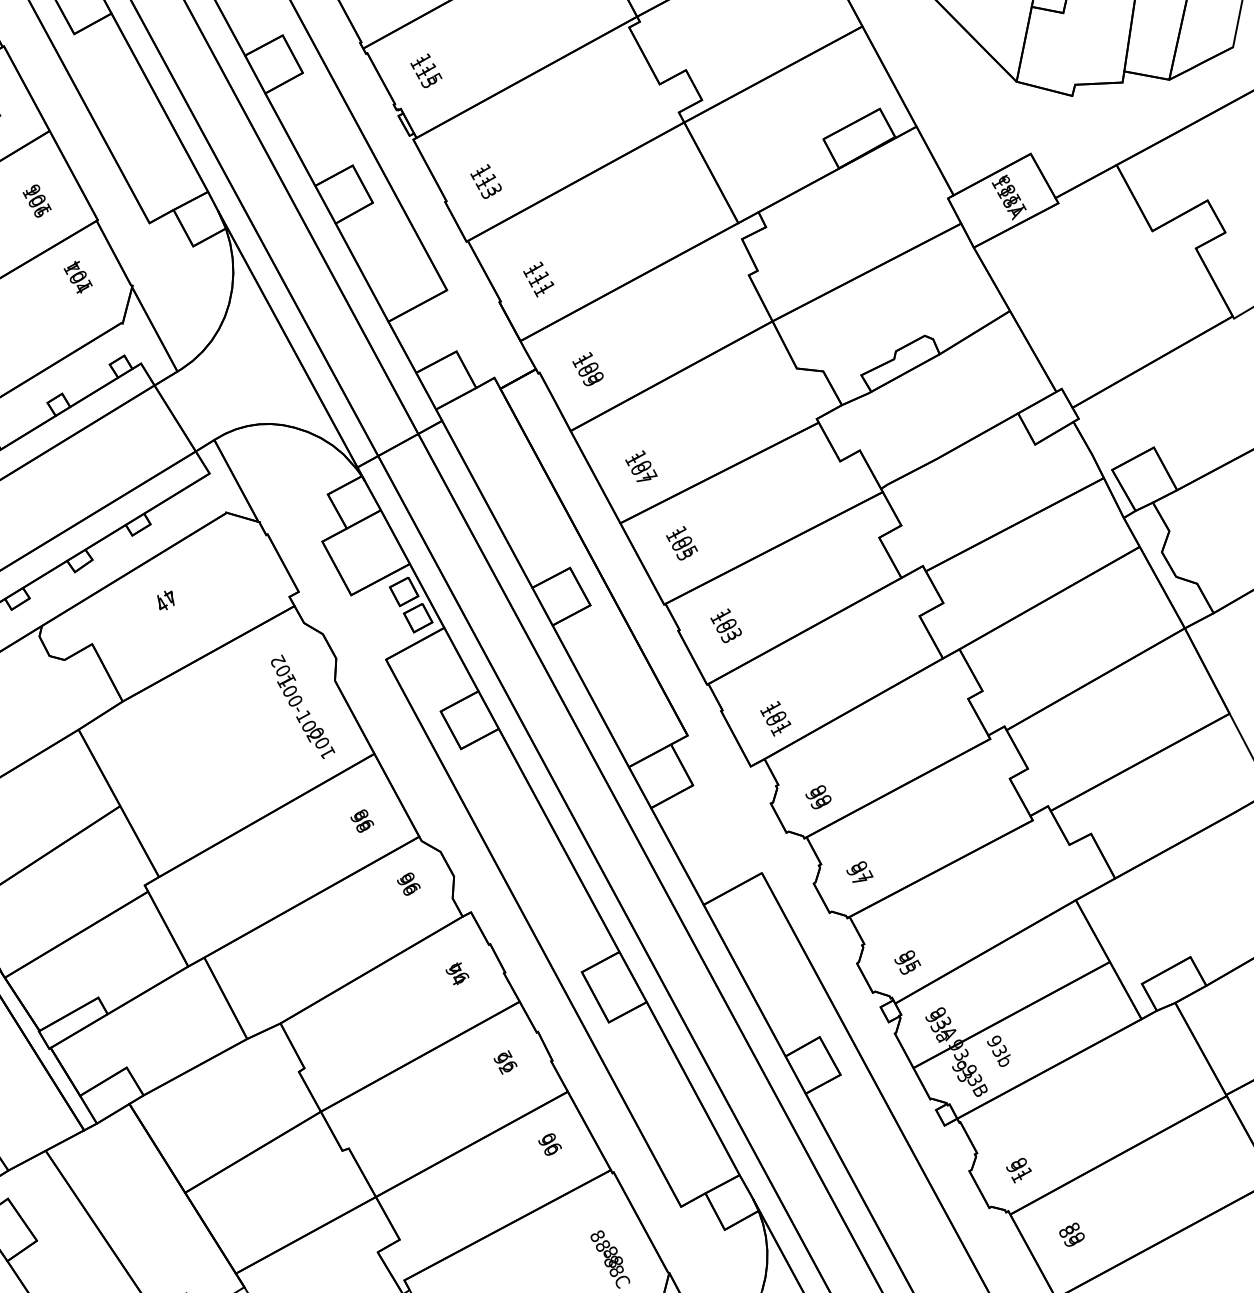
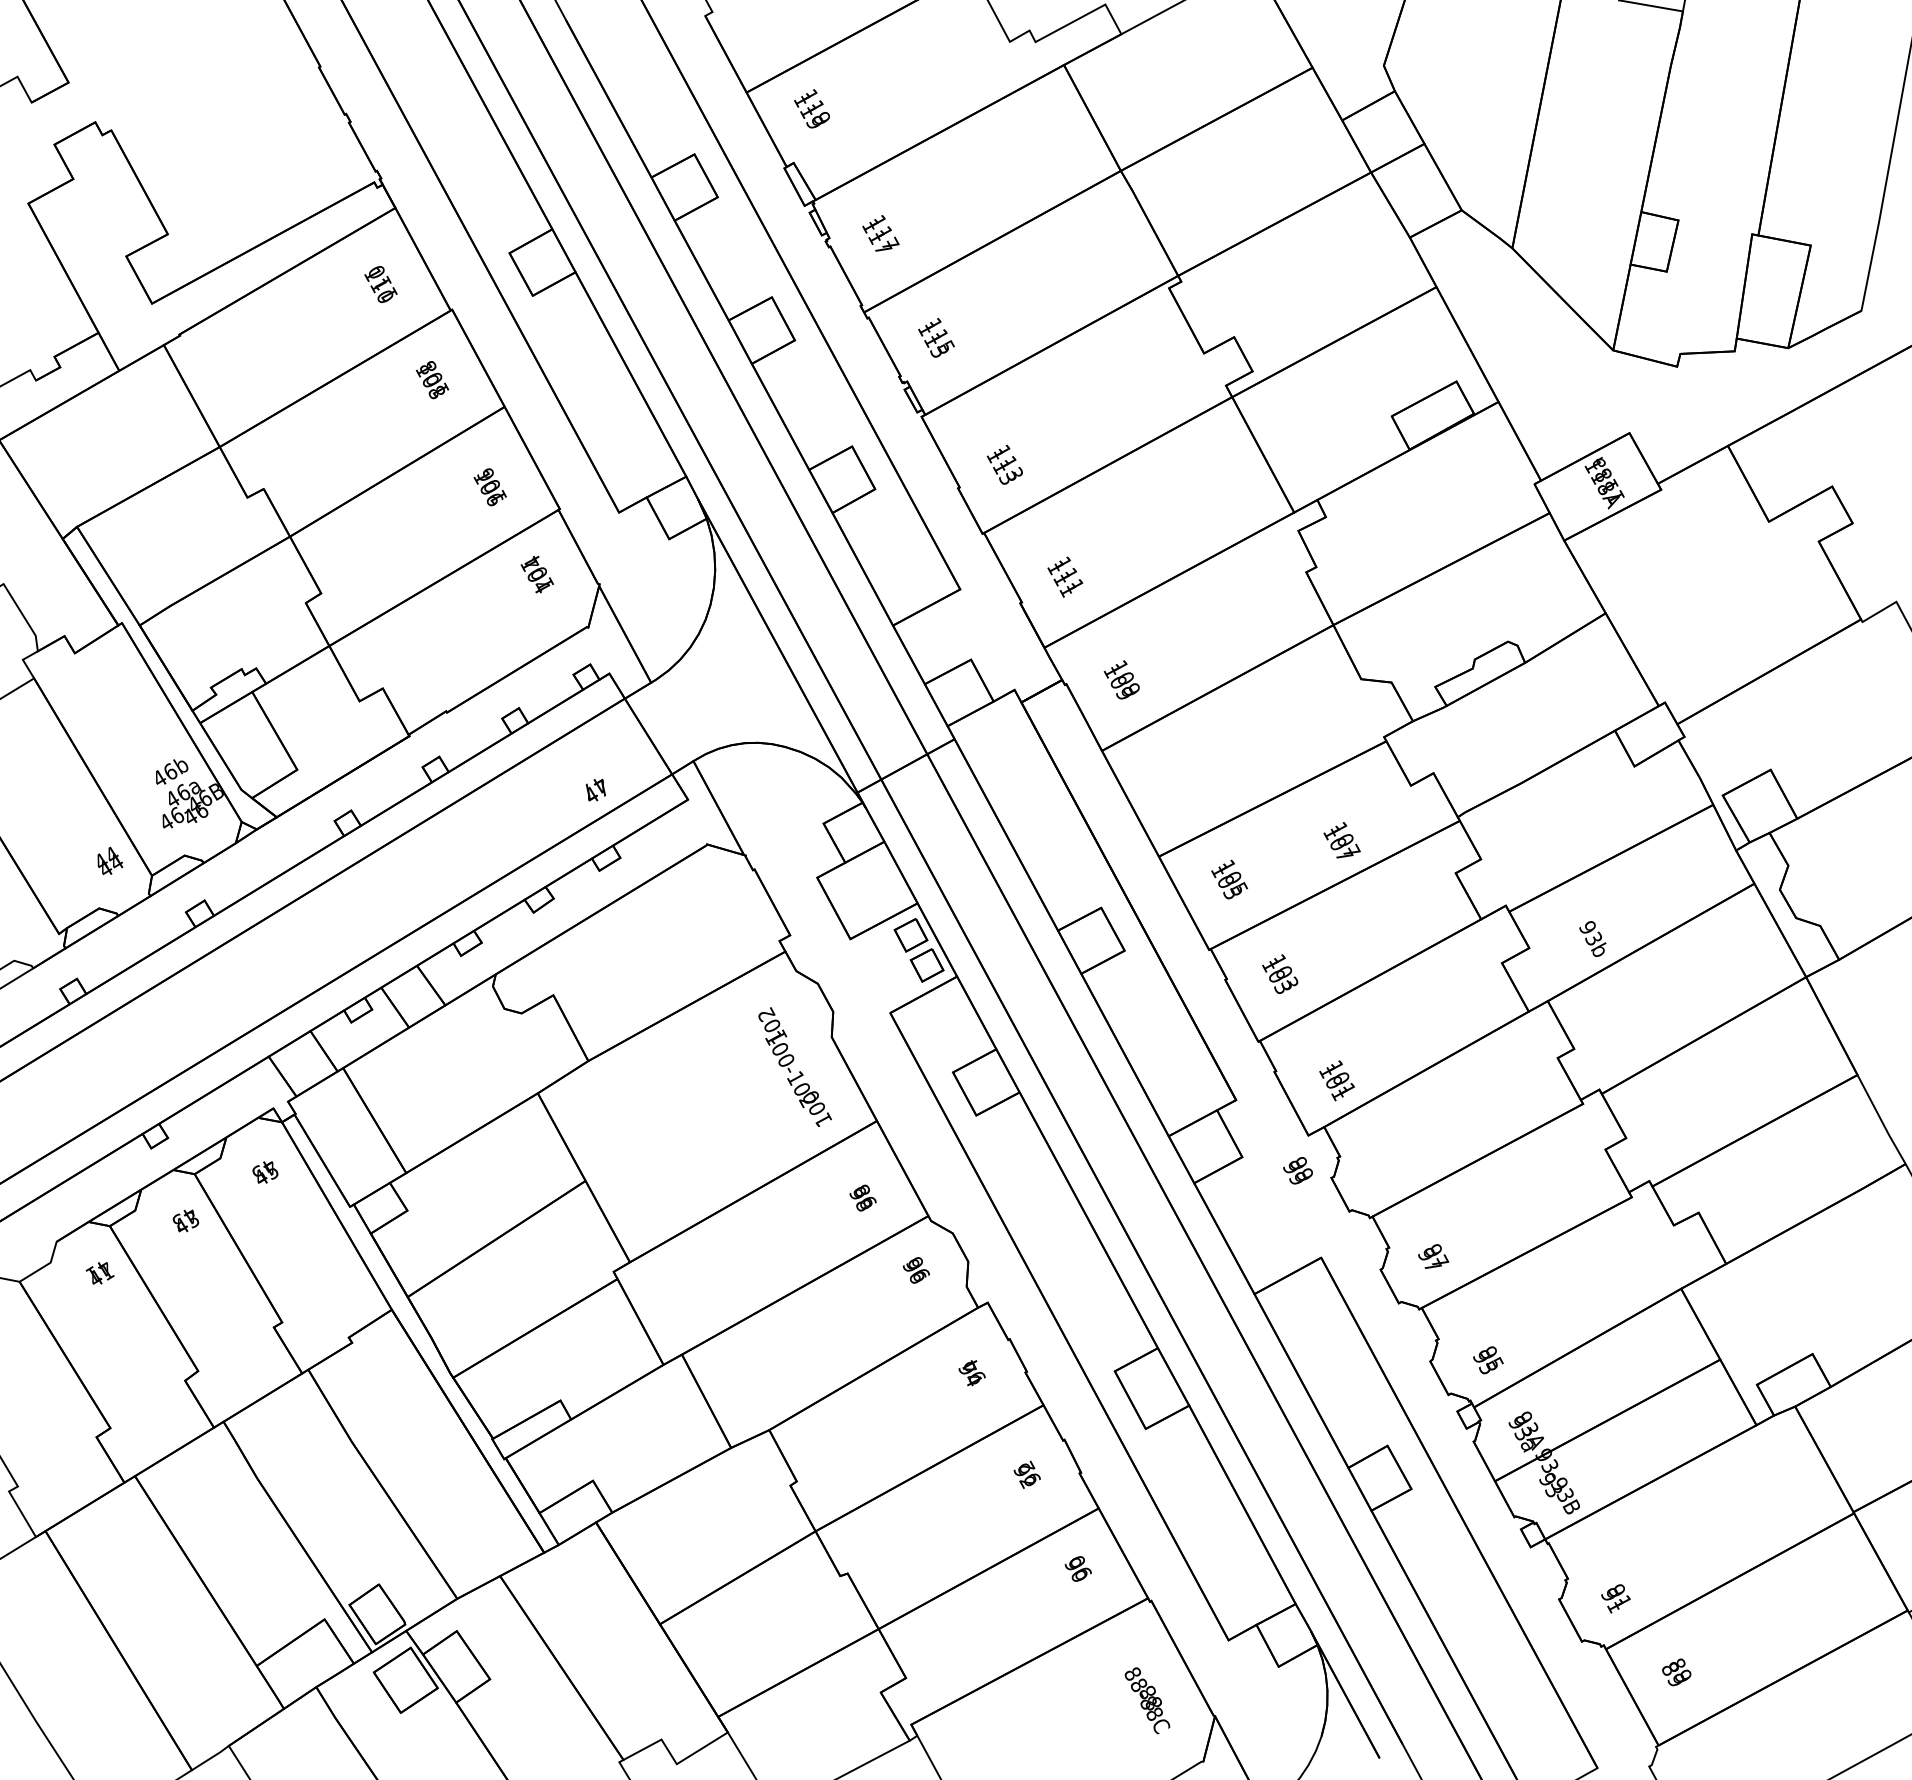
text: (640, 466) -> (1341, 840), moved
text: (165, 599) -> (595, 789), moved
text: (817, 797) -> (1297, 1170), moved
text: (998, 1050) -> (1592, 938), moved

